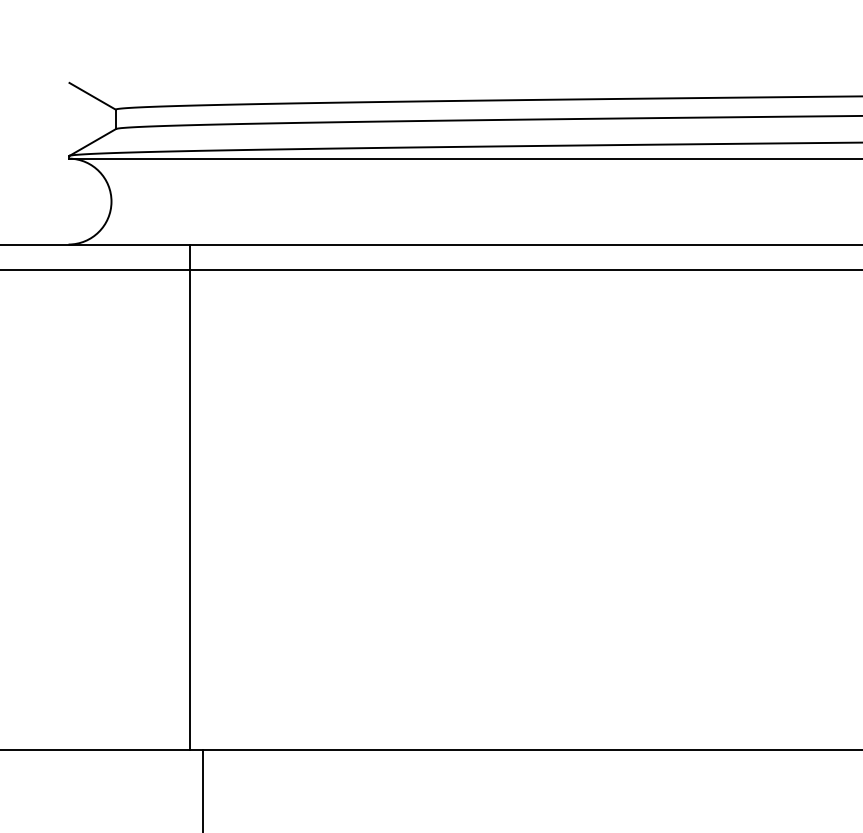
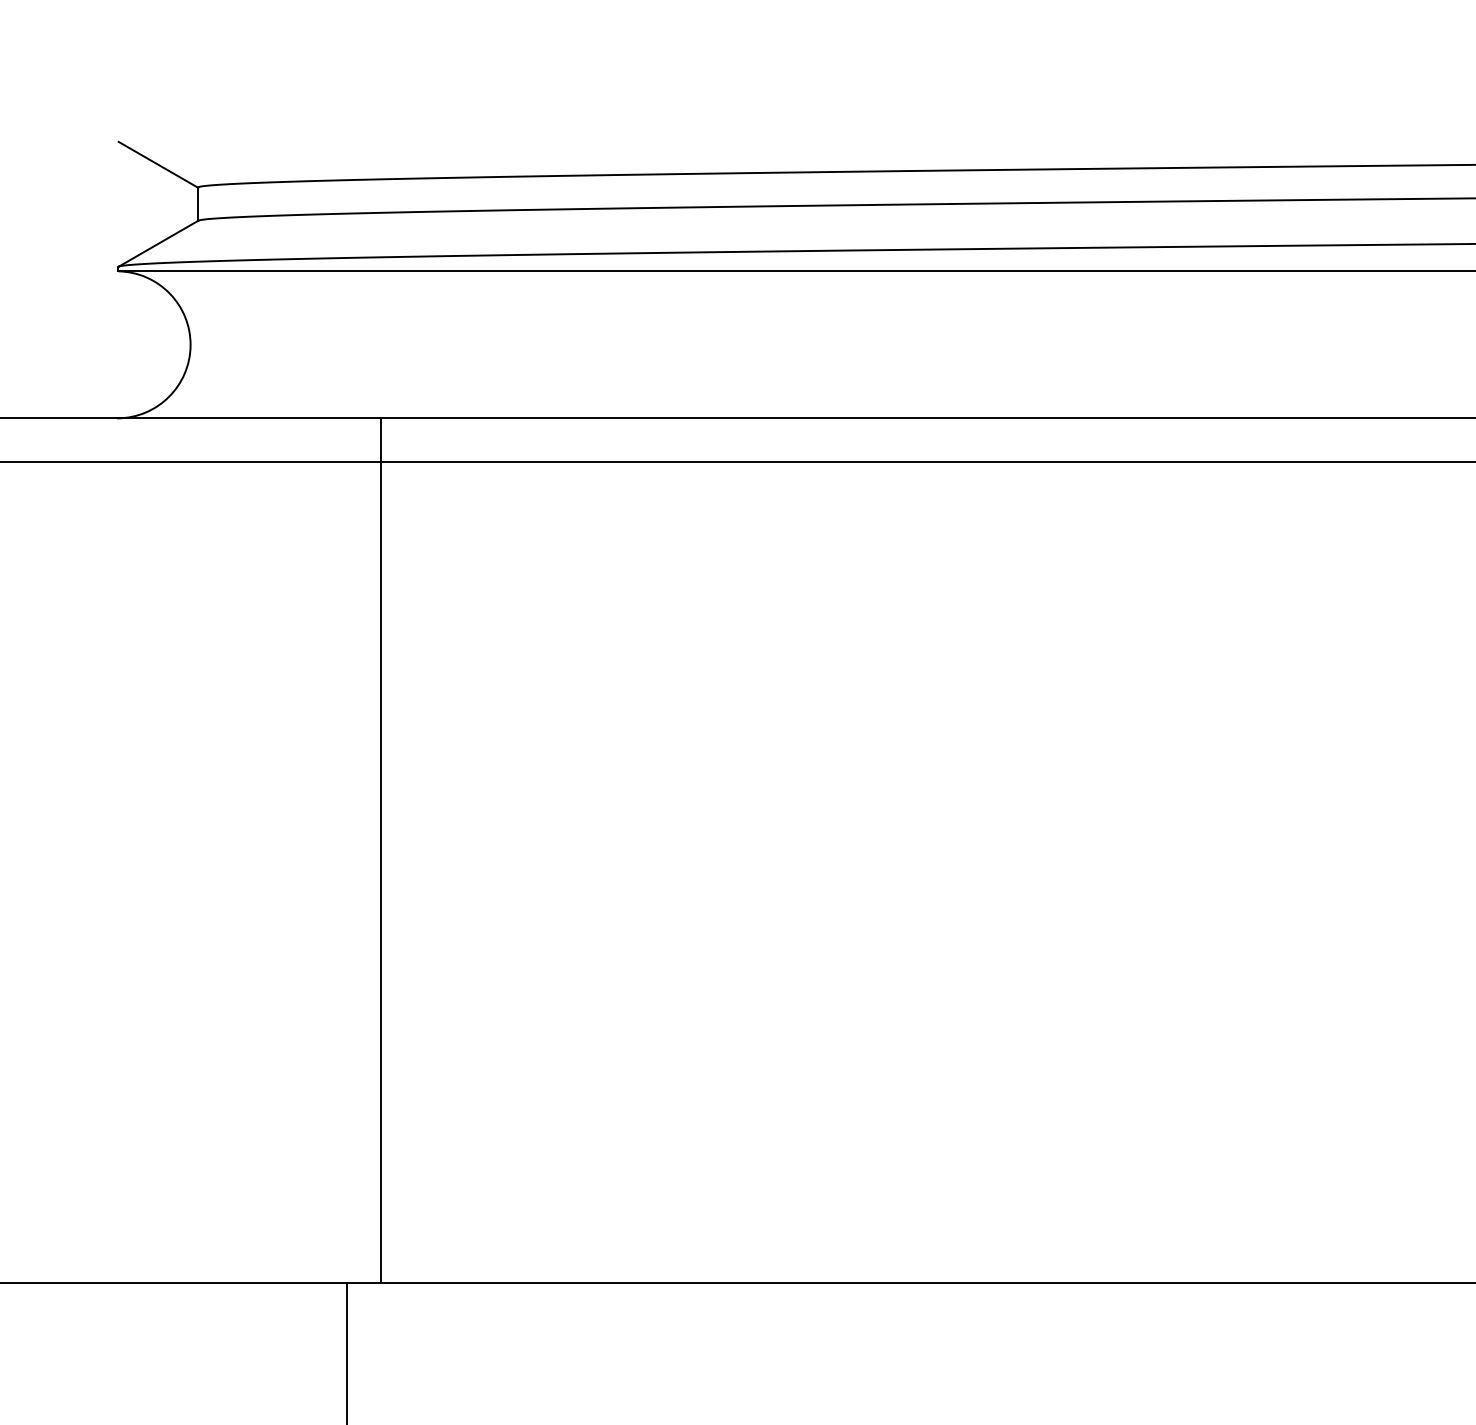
line: (189, 497) -> (380, 851), moved

